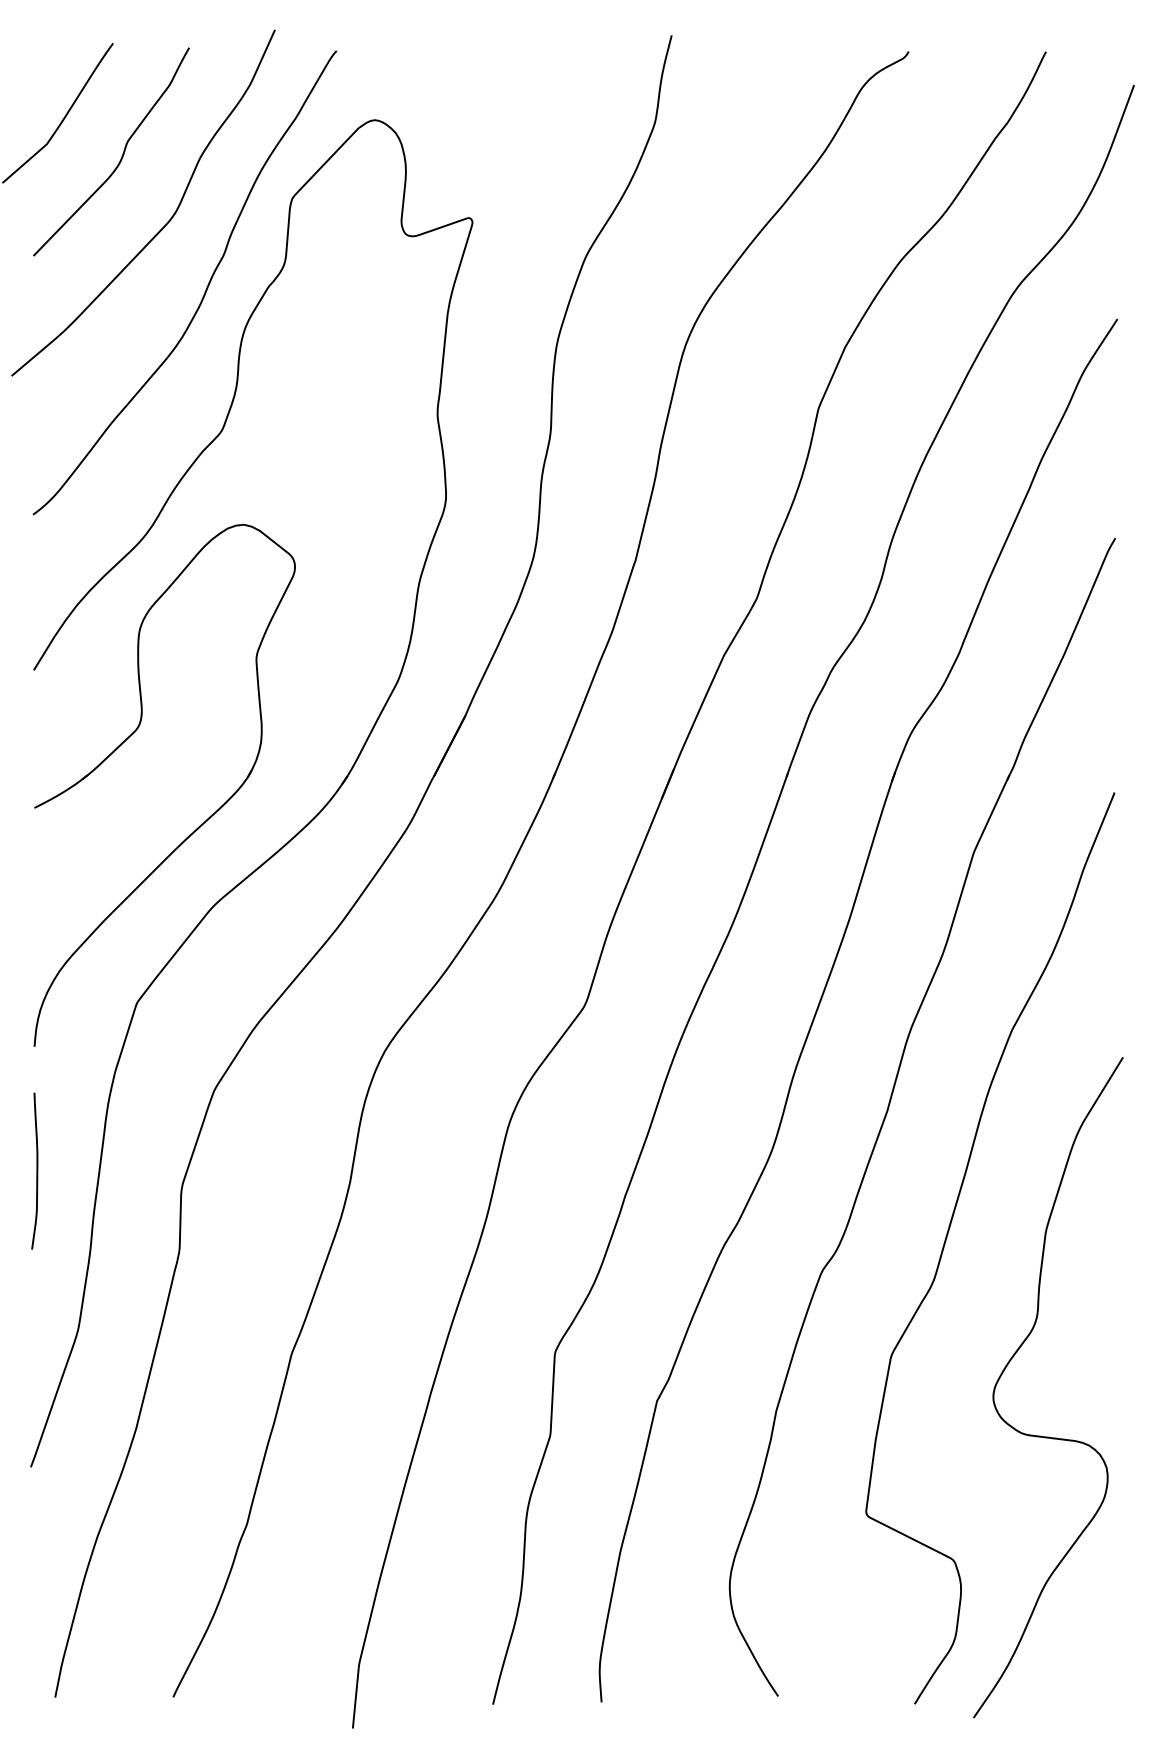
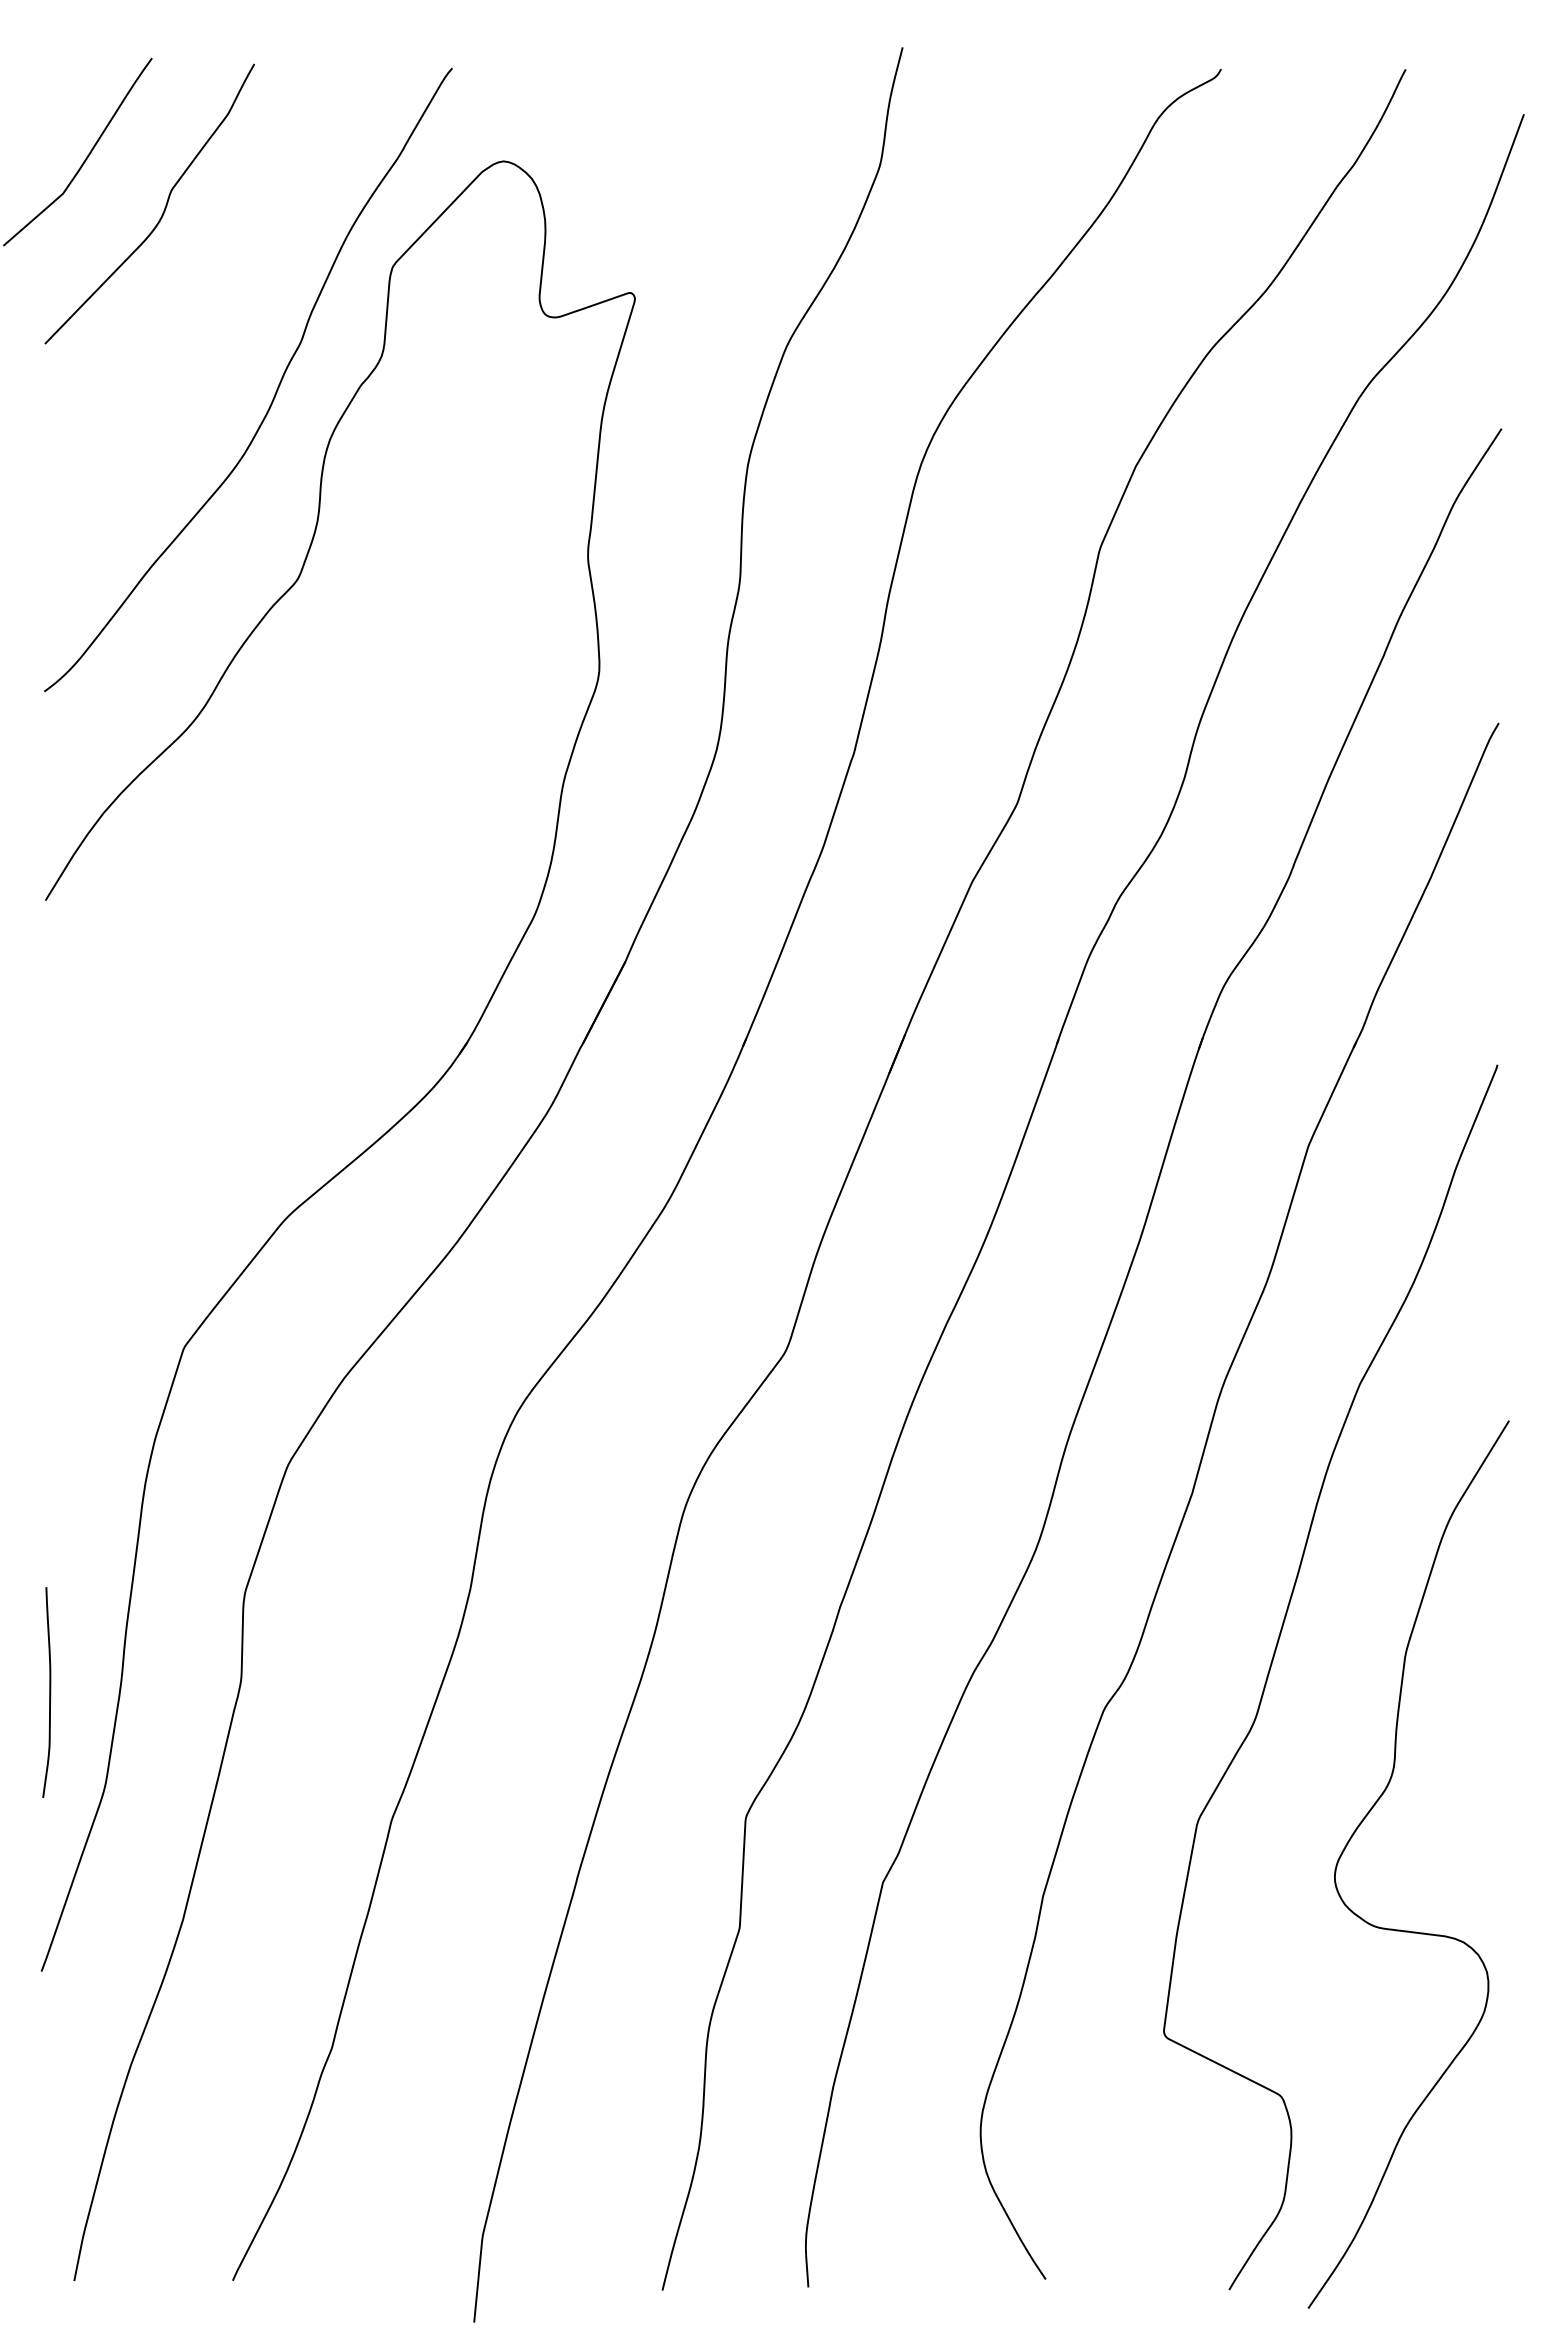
curve: (168, 220) -> (226, 296), removed
part: (202, 823) -> (271, 1106), removed
curve: (36, 1171) -> (49, 1692), moved

